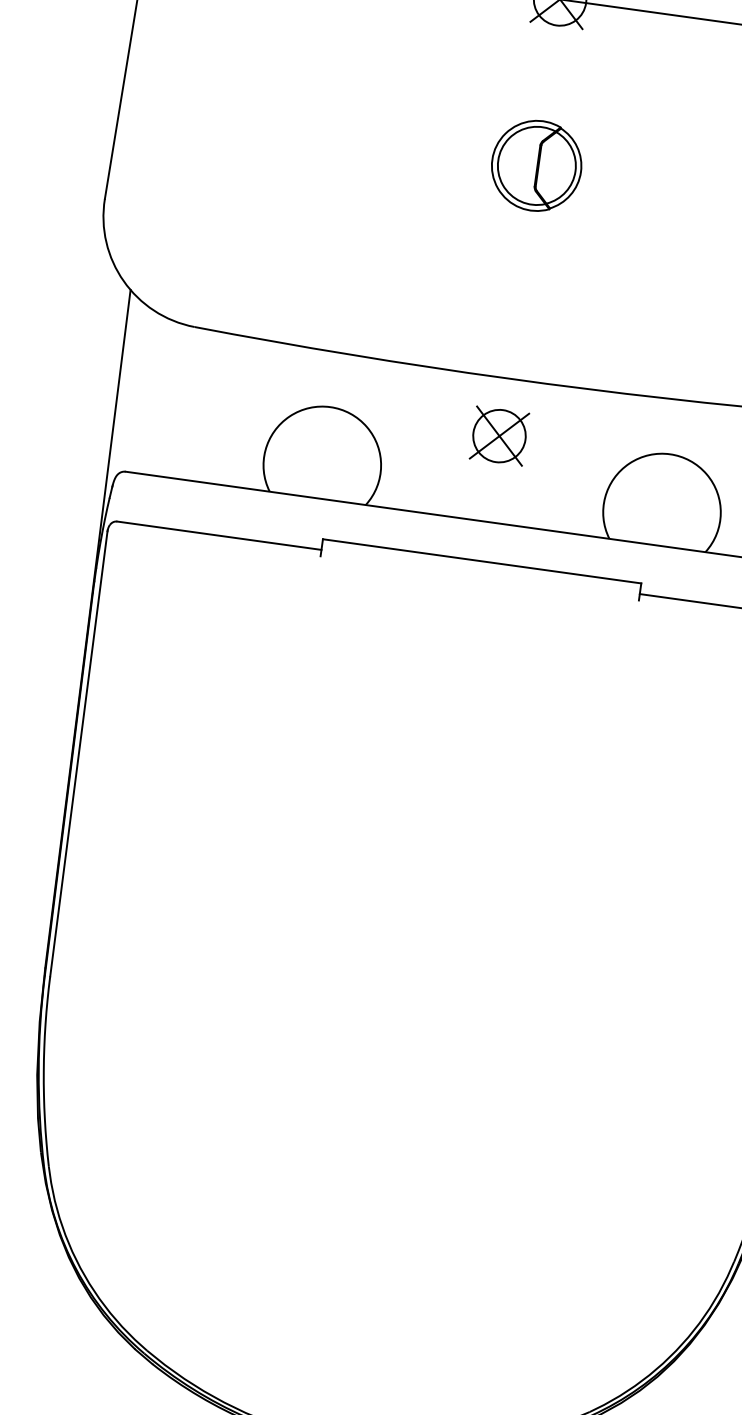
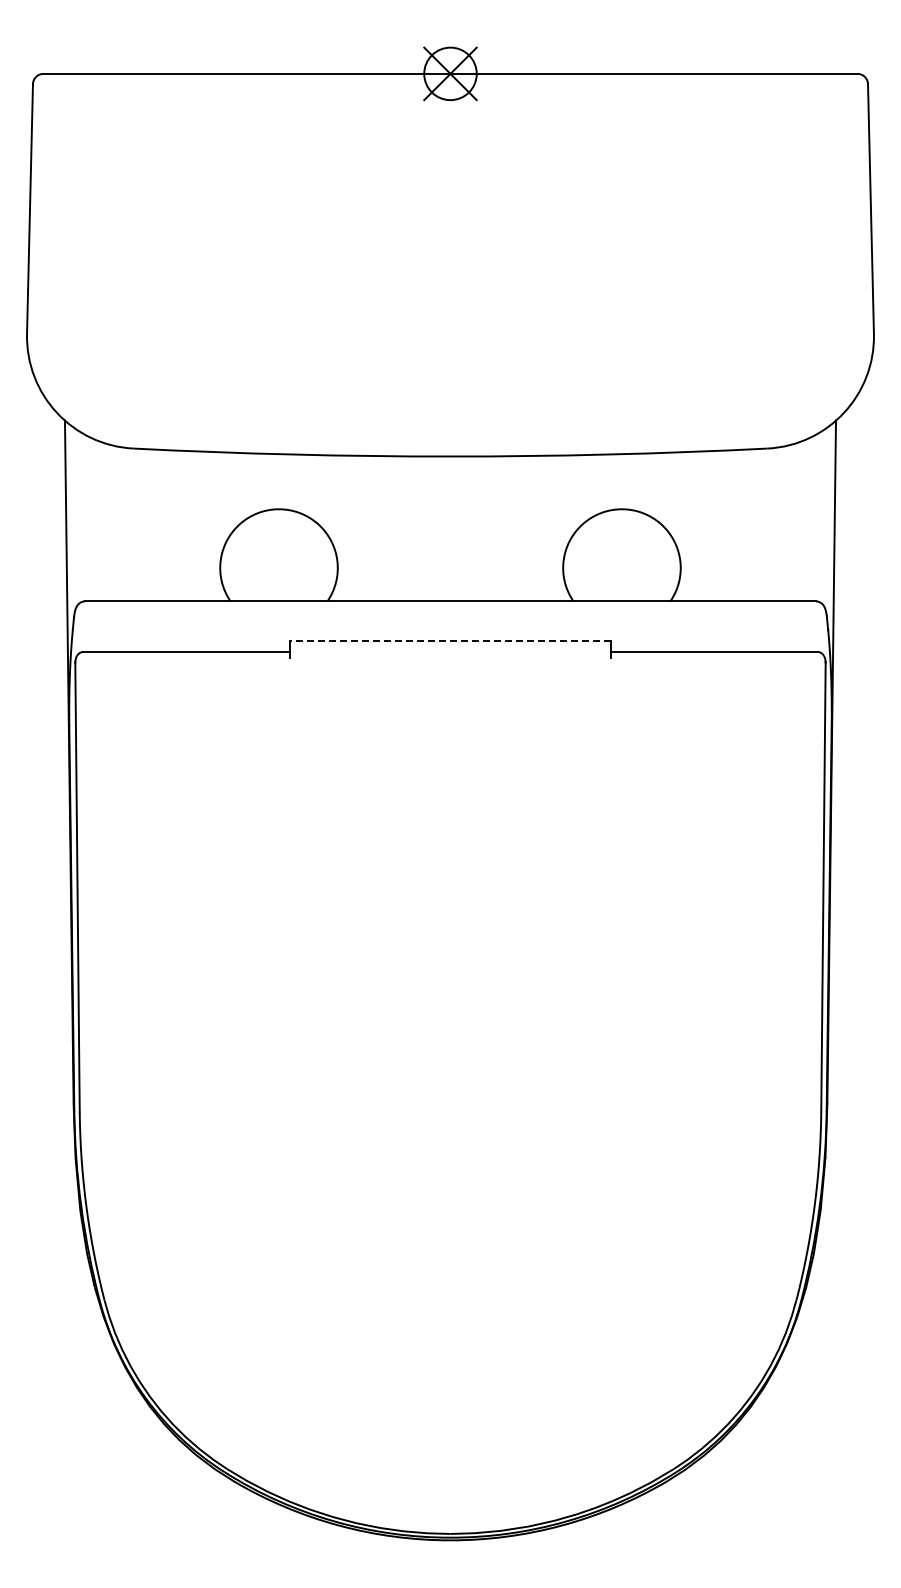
part: (536, 165) -> (449, 241), removed
part: (499, 435) -> (450, 514), removed
line: (482, 561) -> (450, 641), solid -> dashed

